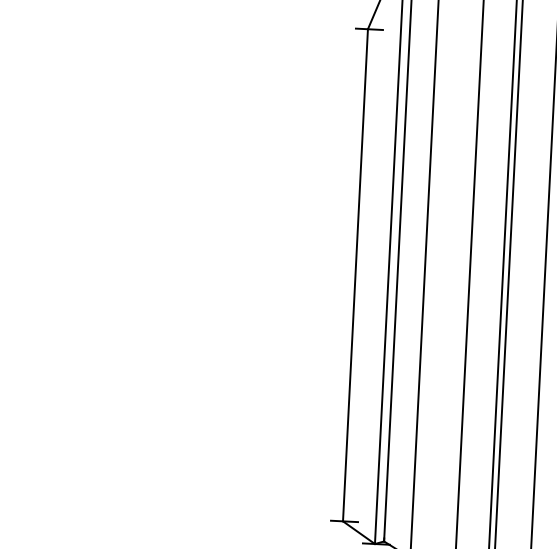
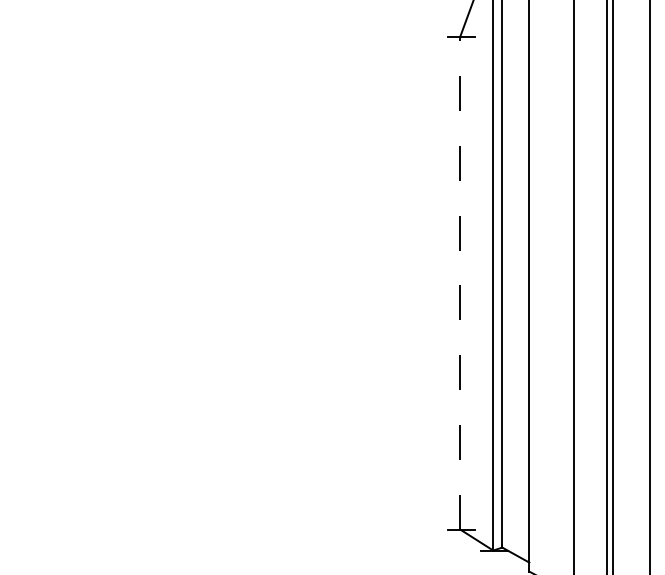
line: (355, 274) -> (460, 282), solid -> dashed

